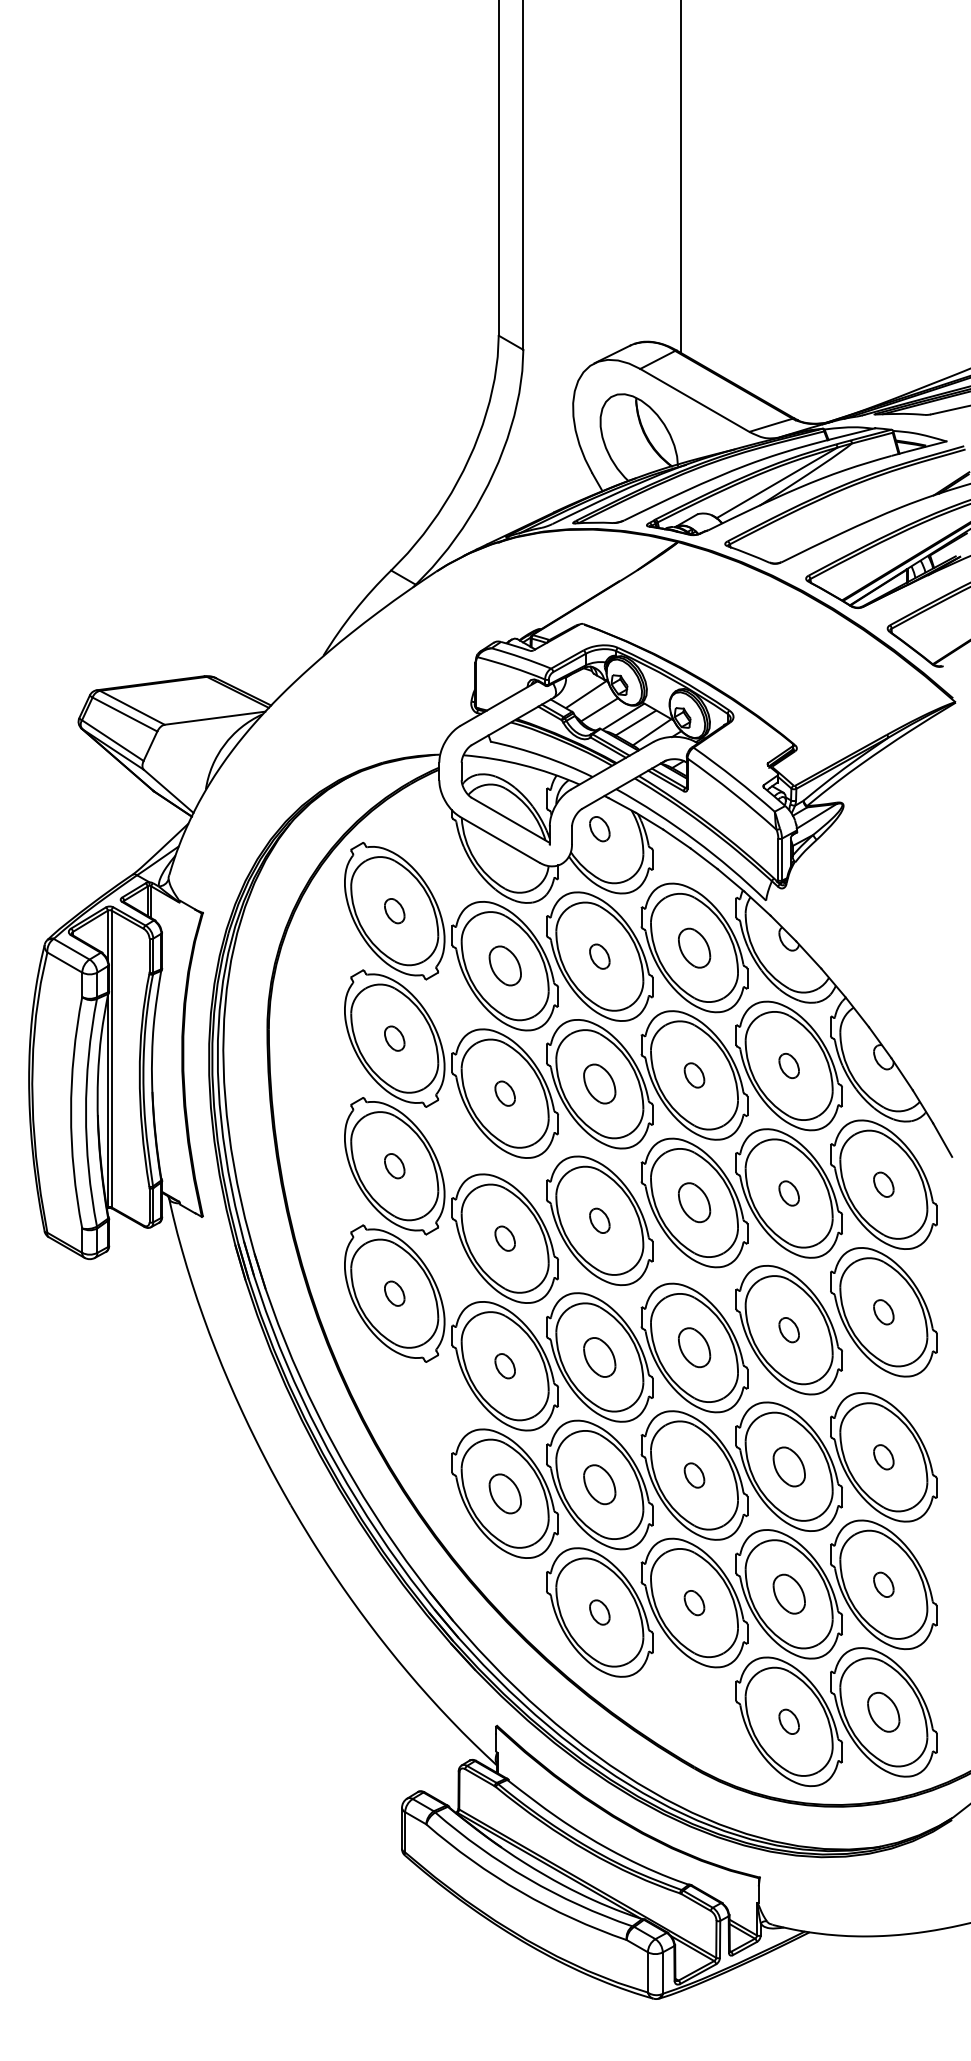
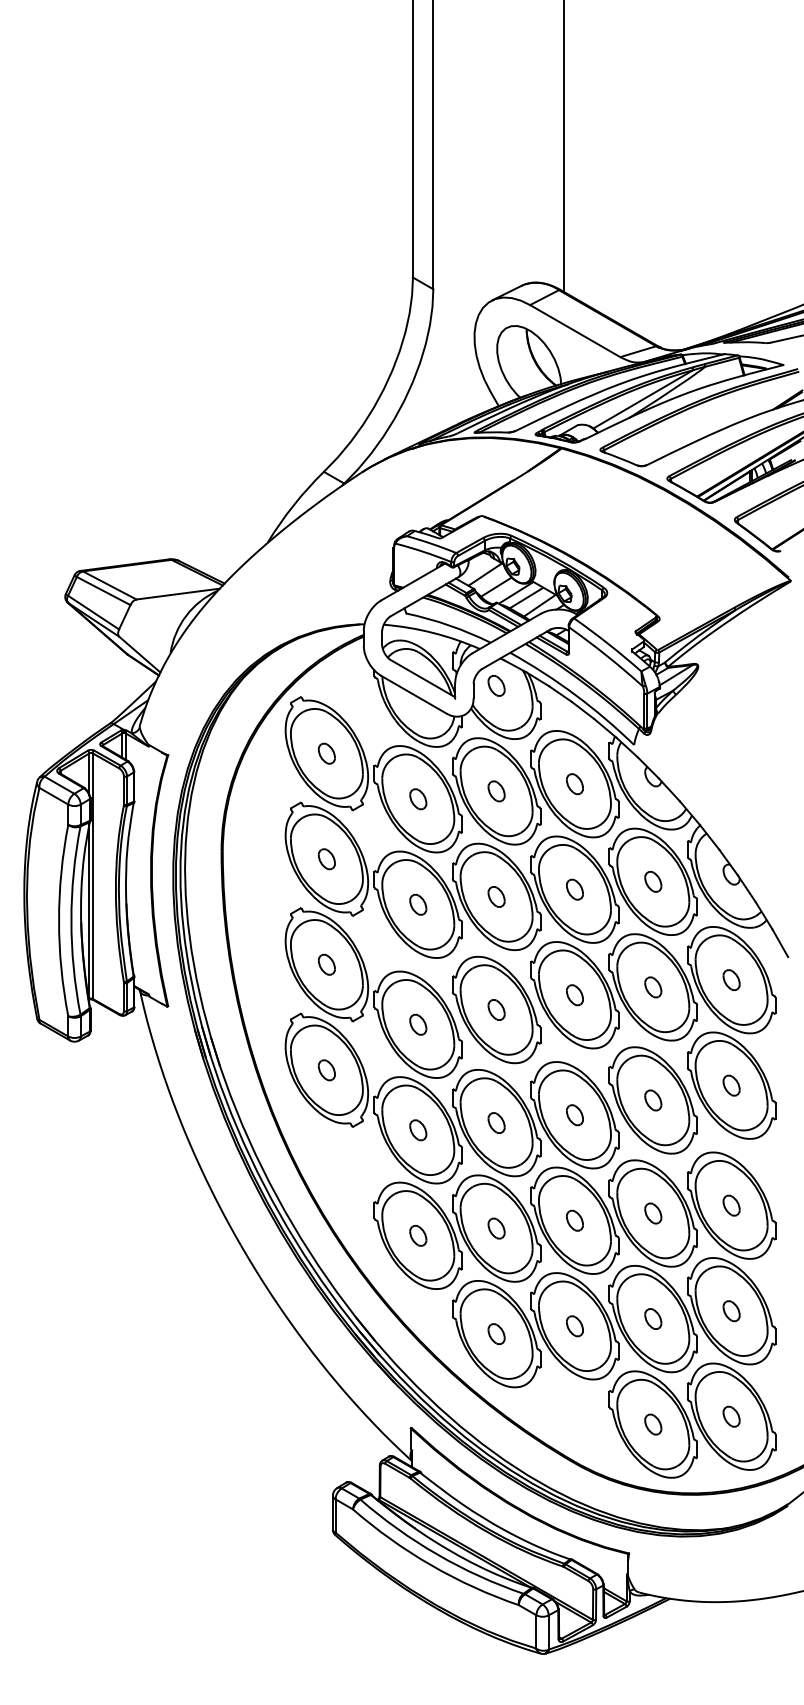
part: (694, 947) -> (574, 783), size x0.62
part: (504, 966) -> (417, 799), size x0.62
part: (599, 1084) -> (496, 897), size x0.62
part: (694, 1203) -> (574, 995), size x0.62
part: (694, 1348) -> (574, 1115), size x0.62
part: (599, 1357) -> (496, 1123), size x0.62
part: (788, 1466) -> (652, 1213), size x0.62
part: (599, 1485) -> (496, 1229), size x0.62
part: (504, 1493) -> (417, 1235), size x0.62
part: (788, 1594) -> (652, 1319), size x0.62
part: (883, 1712) -> (731, 1416), size x0.62

